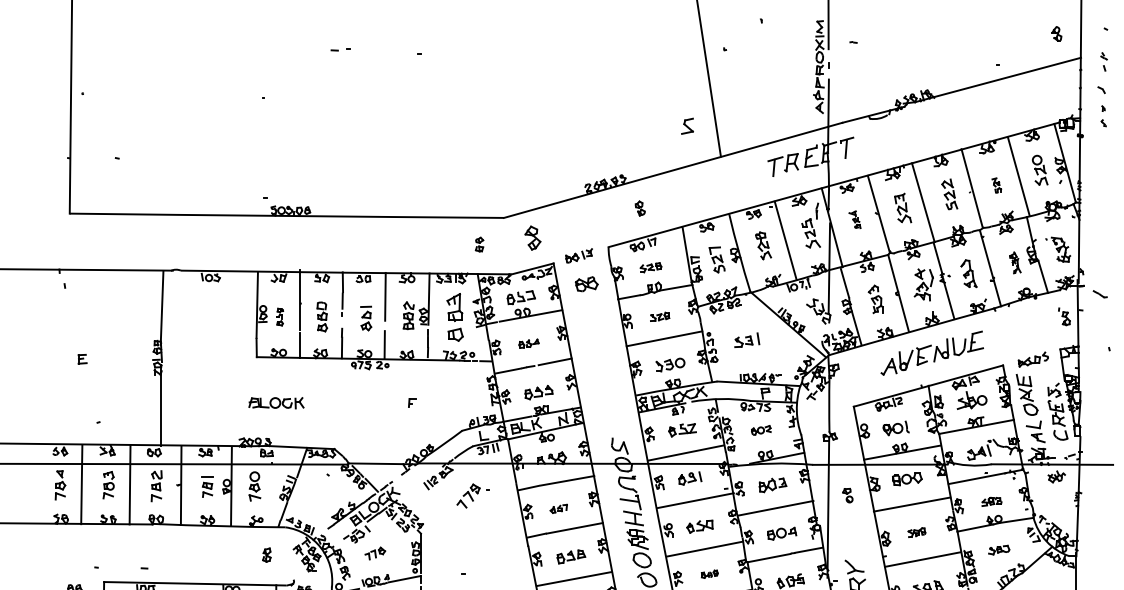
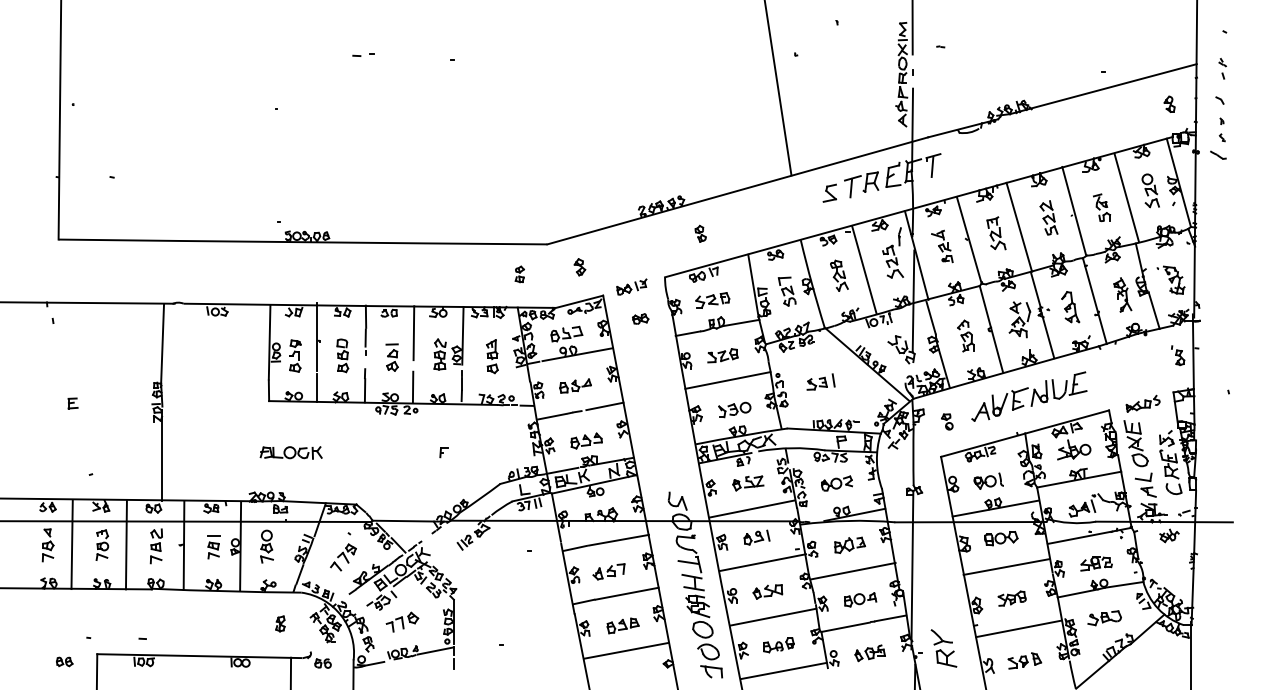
part: (1056, 33) -> (1169, 103), moved
part: (687, 125) -> (829, 192), moved
part: (996, 185) -> (1101, 207), size x1.67
part: (855, 219) -> (942, 246), size x1.67
part: (532, 238) -> (579, 267), size x0.62
part: (1015, 262) -> (1122, 294), size x1.43
part: (650, 267) -> (712, 300), size x1.43
part: (586, 283) -> (640, 318), size x0.62
part: (1100, 293) -> (1218, 154), moved
part: (280, 316) -> (295, 355), size x1.67
part: (659, 316) -> (722, 355), size x1.43
part: (455, 317) -> (492, 356), size x0.62
part: (529, 343) -> (575, 385), size x1.43
part: (760, 430) -> (836, 483), size x1.43
part: (847, 495) -> (947, 421), moved
part: (468, 496) -> (343, 557), moved
part: (991, 501) -> (1096, 563), size x1.43
part: (558, 508) -> (608, 571), size x1.67
part: (916, 532) -> (1011, 598), size x1.43
part: (999, 550) -> (1104, 618), size x1.43
part: (375, 552) -> (402, 621), size x1.43
part: (709, 574) -> (778, 645), size x1.67

